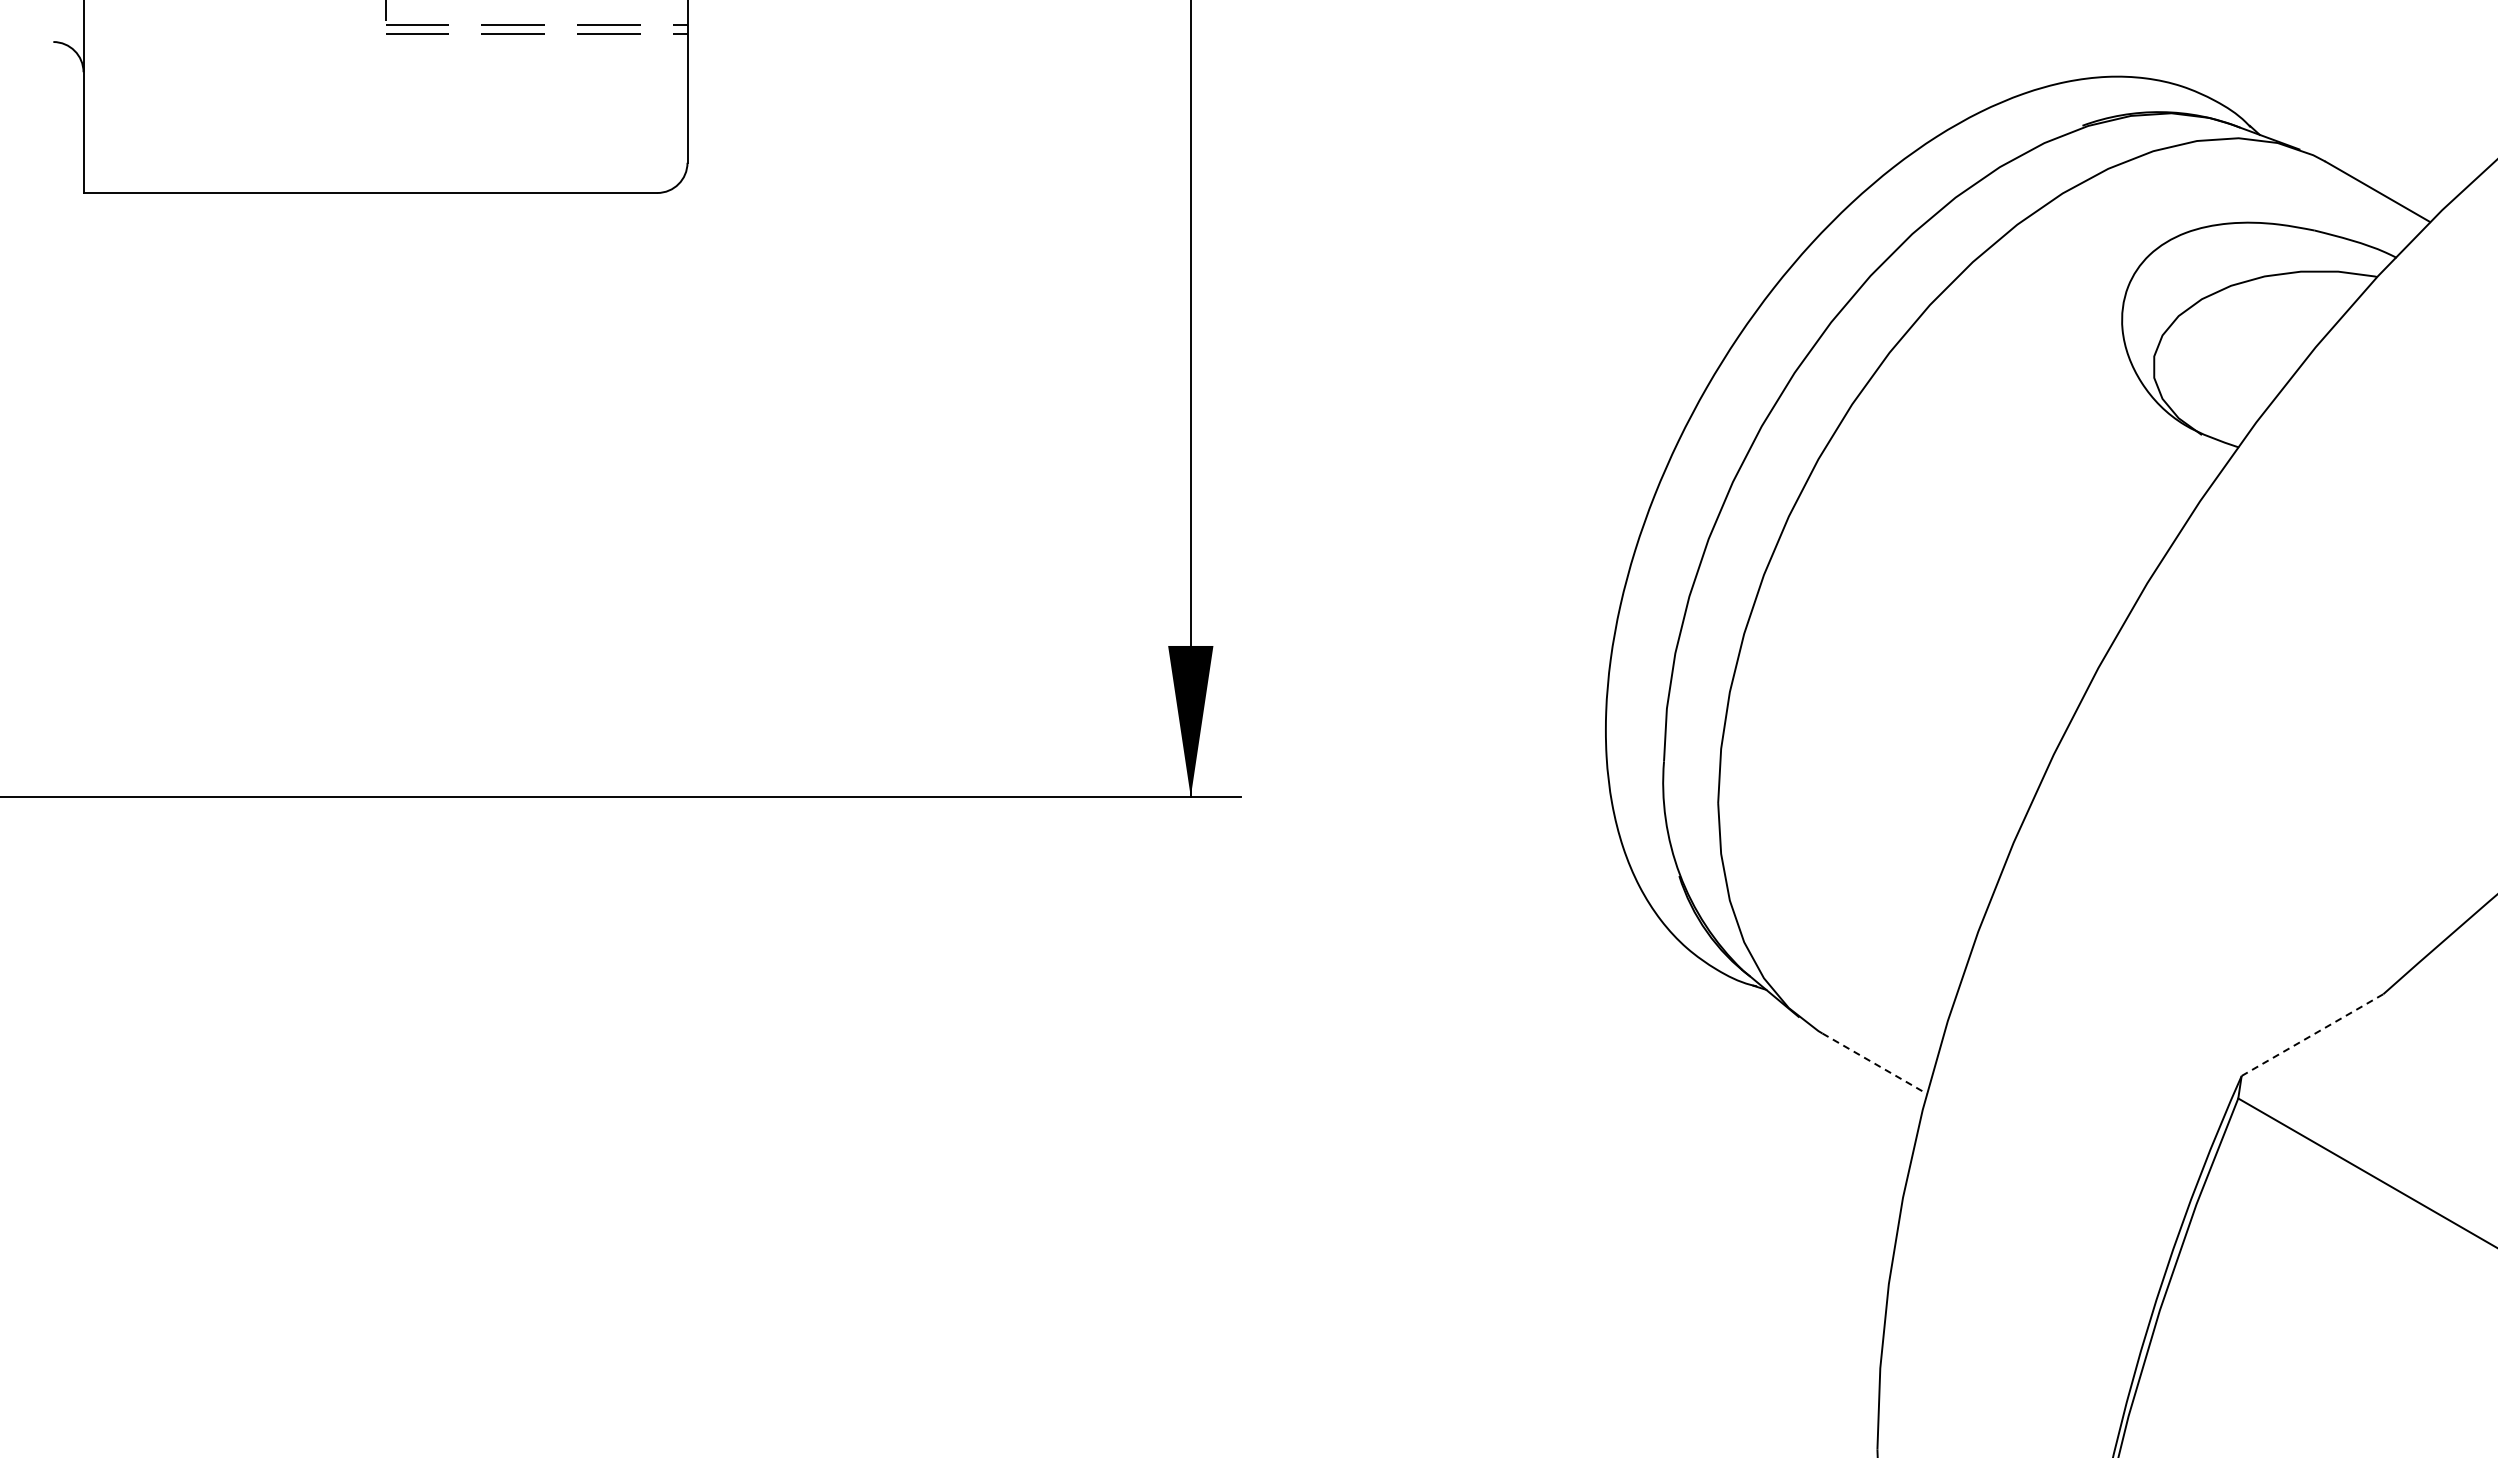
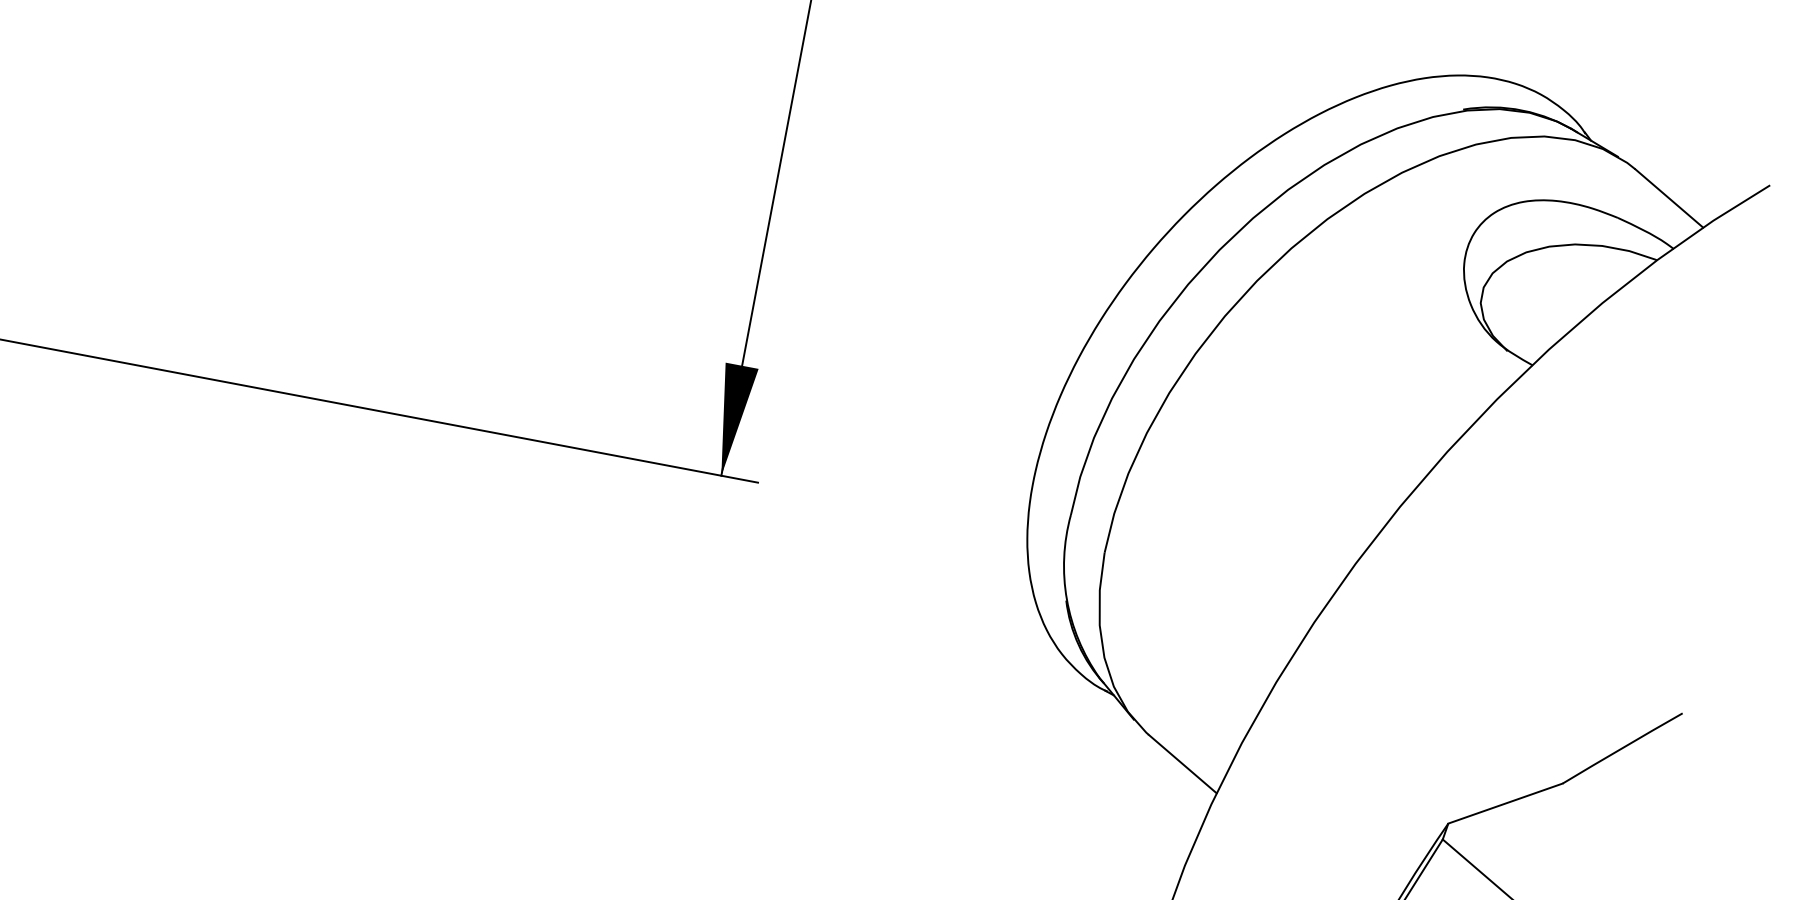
line: (2312, 1035) -> (1505, 803), dashed -> solid
line: (1875, 1063) -> (1183, 764), dashed -> solid

